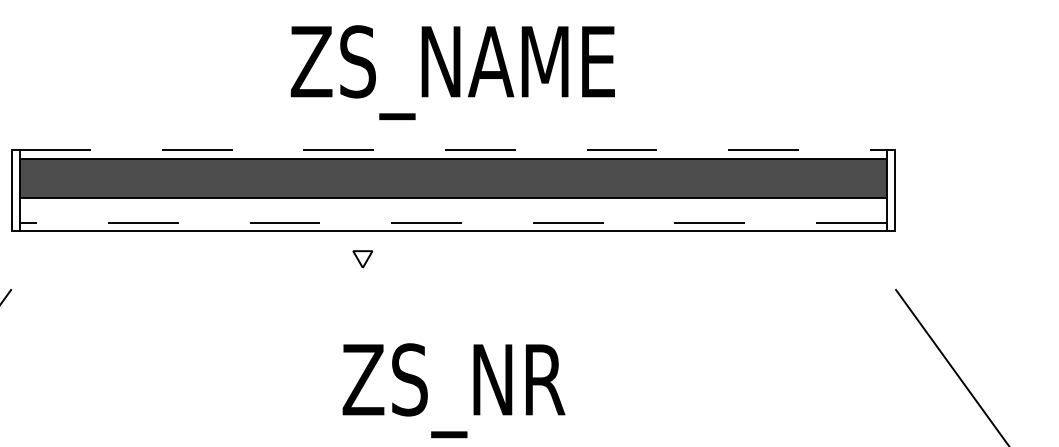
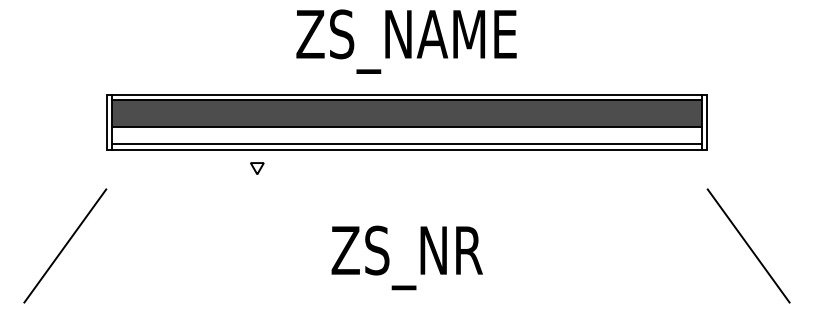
line: (454, 150) -> (407, 94), dashed -> solid
line: (454, 222) -> (407, 143), dashed -> solid
part: (363, 259) -> (257, 168), moved

